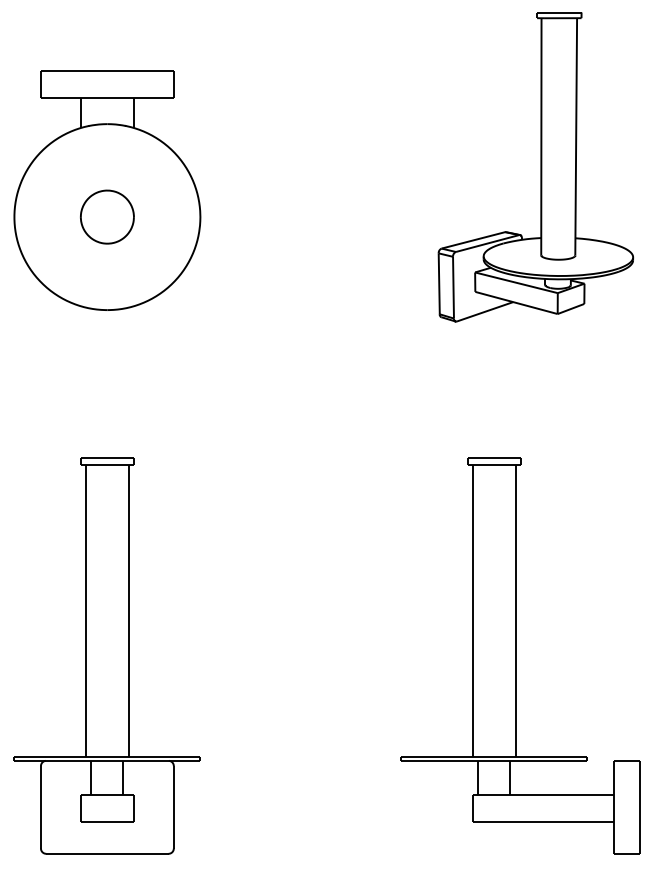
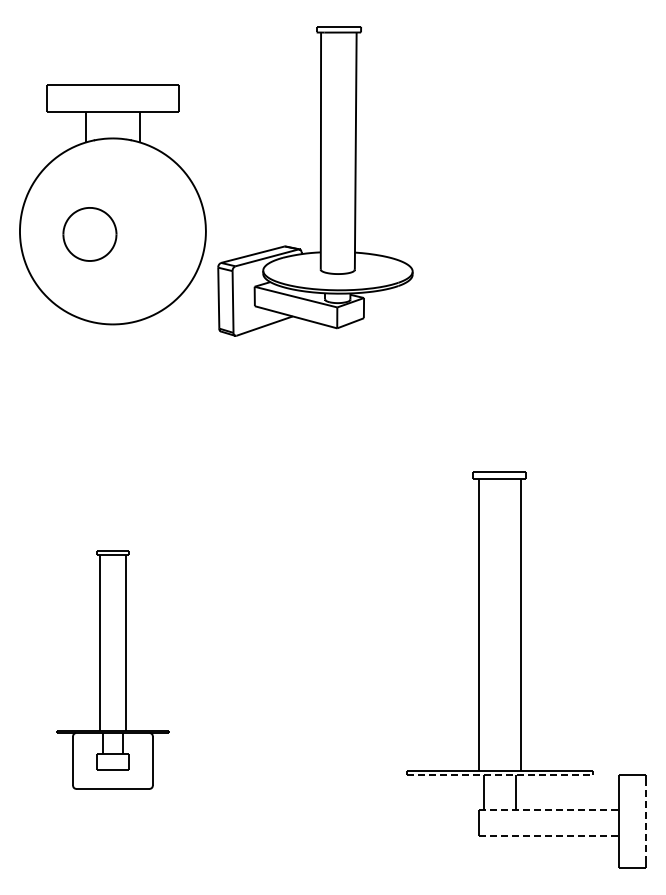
part: (535, 167) -> (315, 181), moved
part: (106, 217) -> (89, 234), moved
part: (106, 655) -> (112, 669), size x0.6
line: (493, 761) -> (499, 775), solid -> dashed
line: (543, 795) -> (549, 809), solid -> dashed
line: (640, 807) -> (646, 821), solid -> dashed
line: (543, 822) -> (549, 836), solid -> dashed

